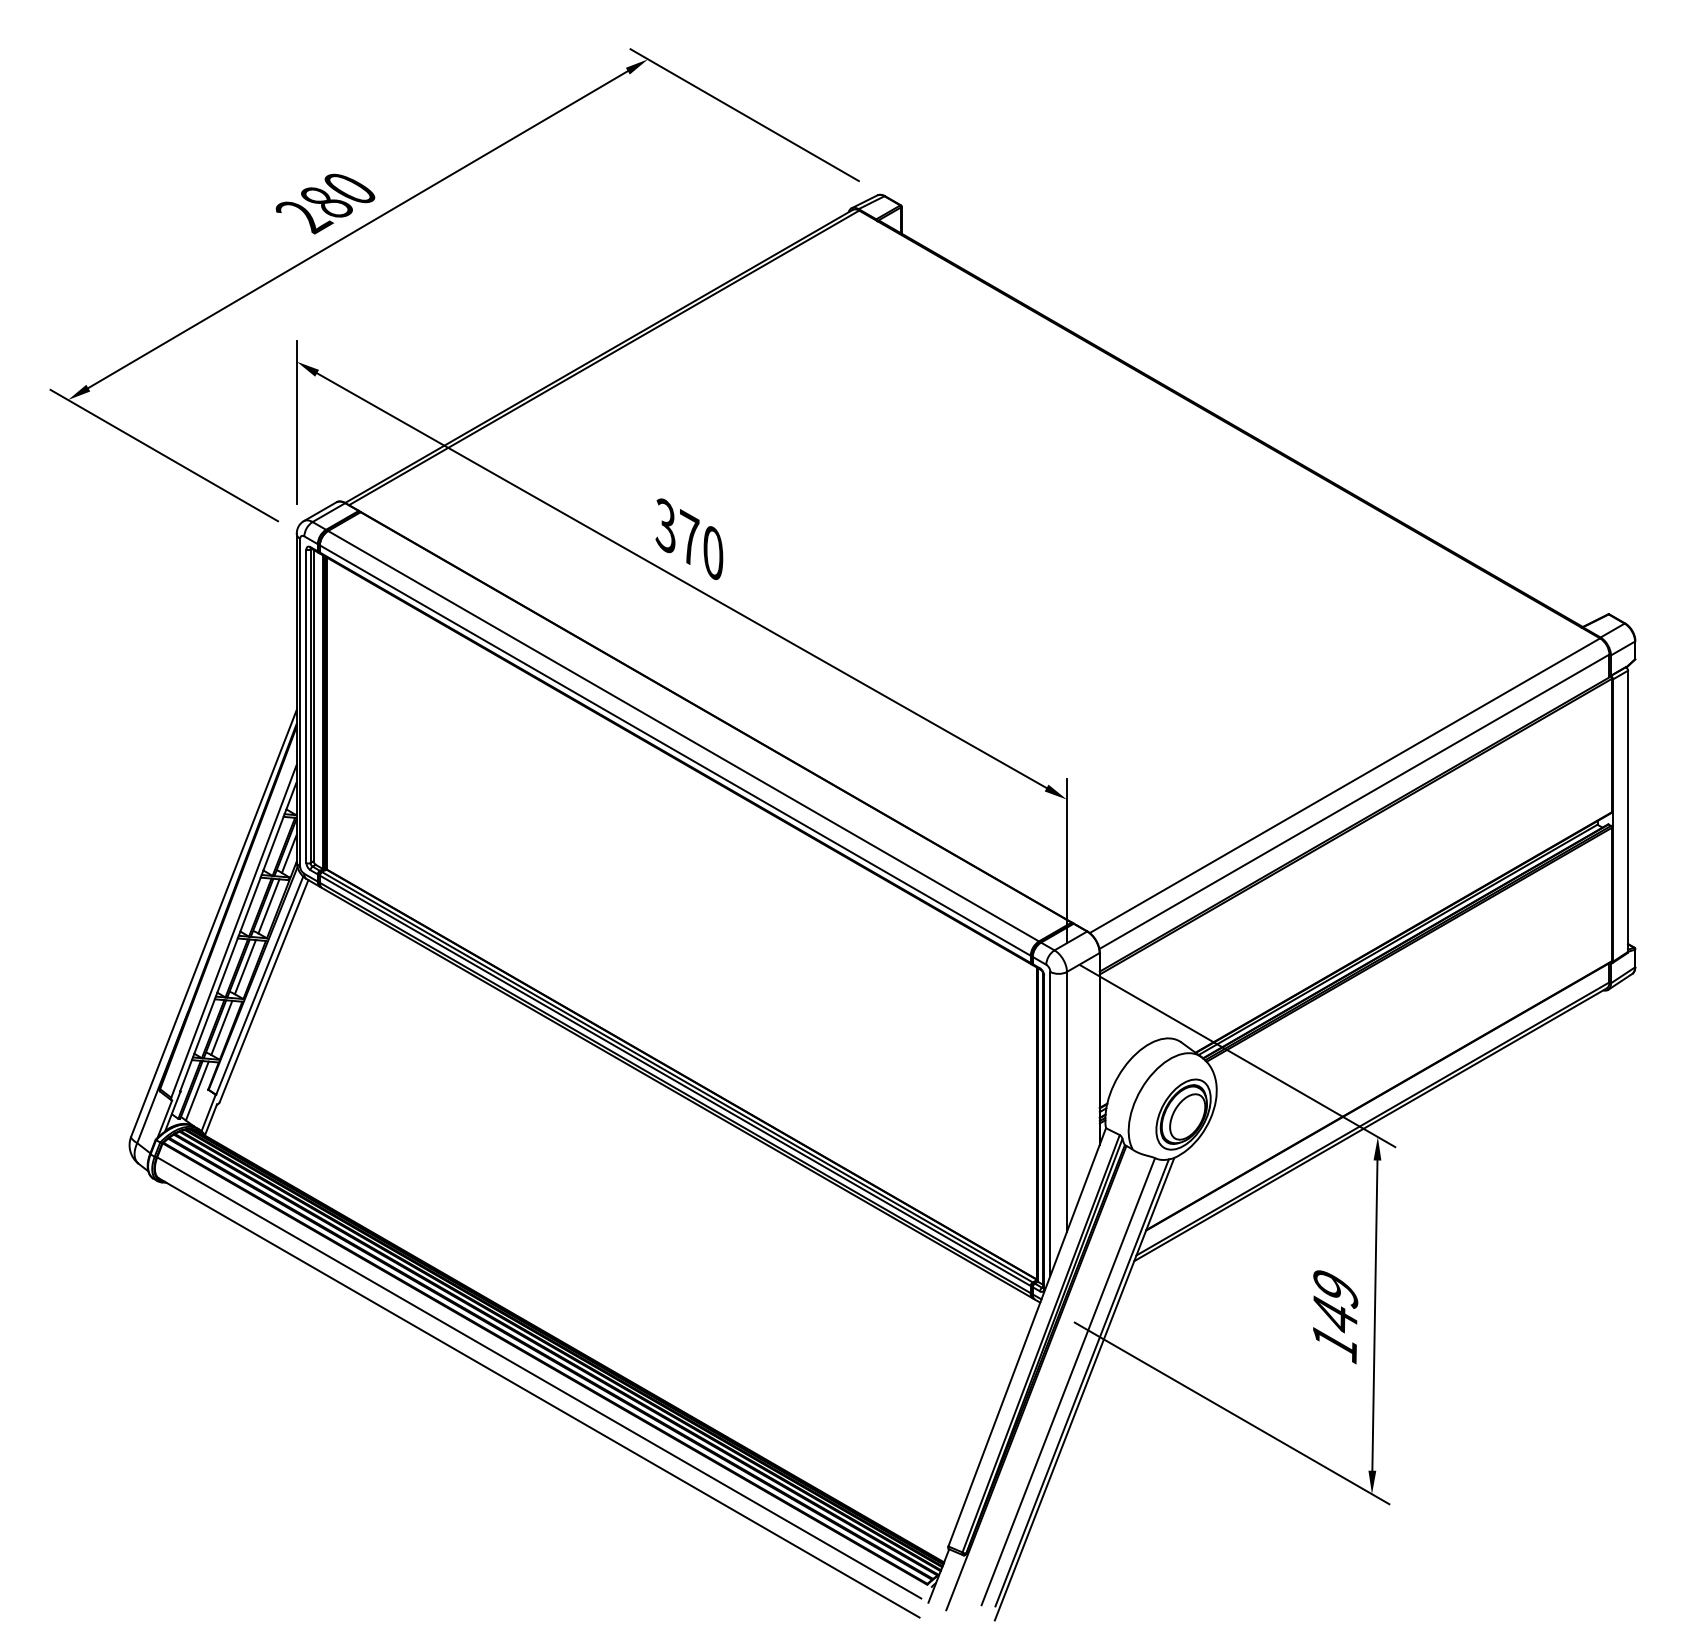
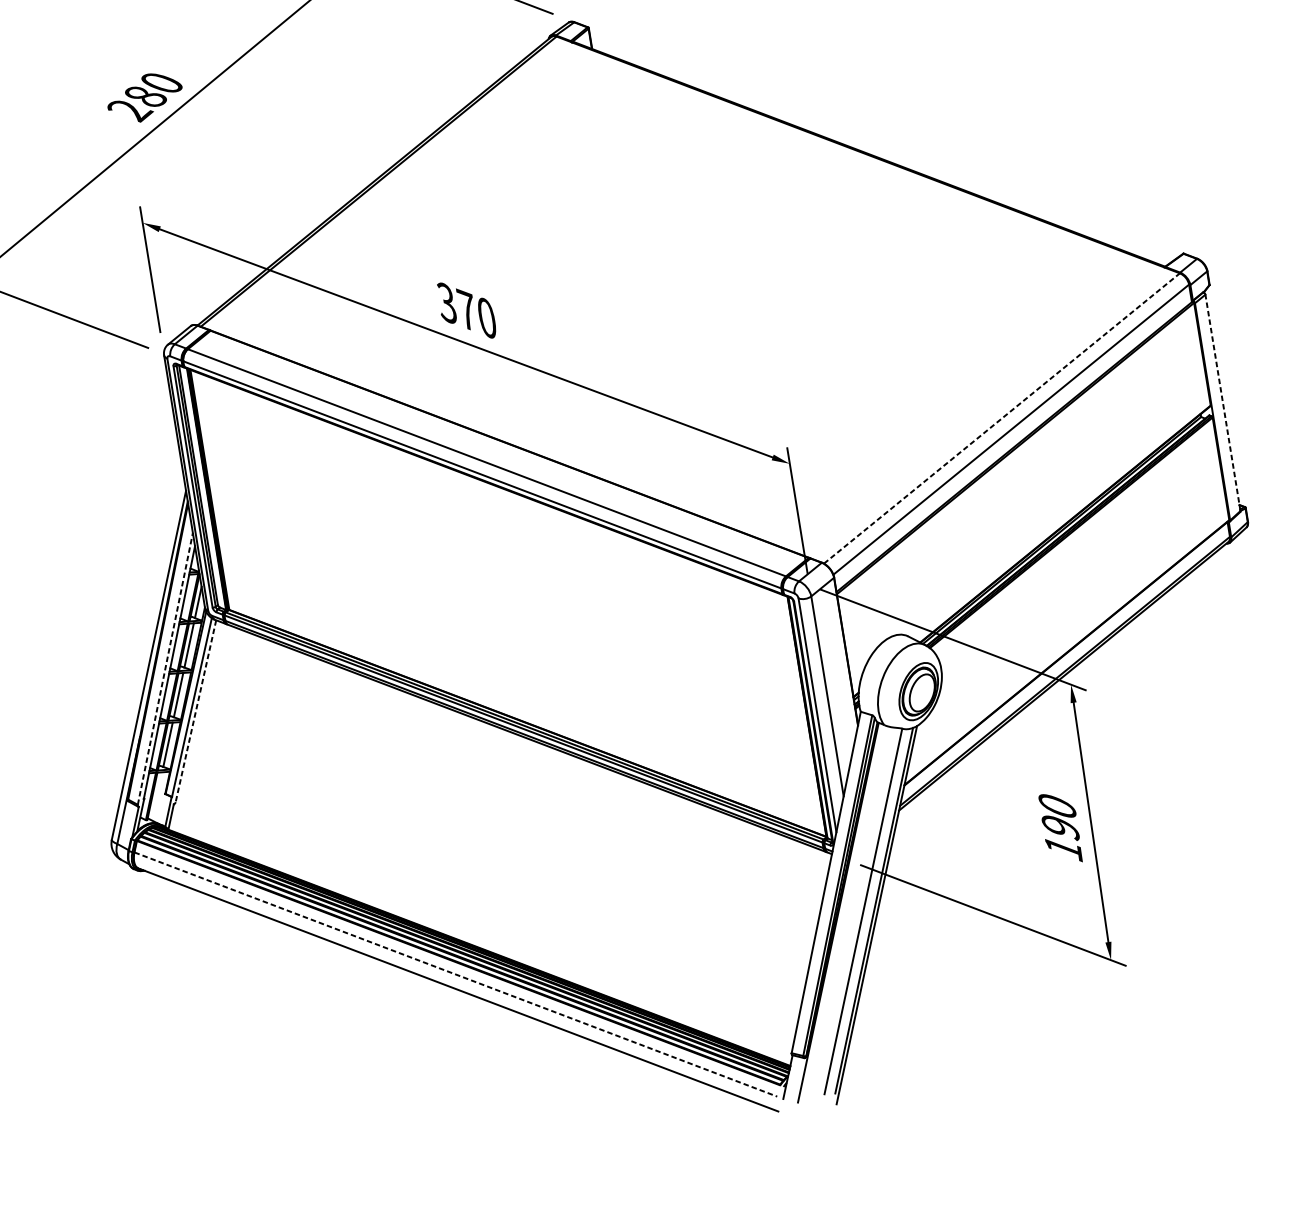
line: (1344, 785) -> (1001, 418), solid -> dashed
line: (1628, 811) -> (1223, 402), solid -> dashed
line: (234, 931) -> (165, 669), solid -> dashed
line: (264, 991) -> (196, 711), solid -> dashed
line: (196, 1090) -> (156, 796), removed
text: (1335, 1302) -> (1059, 817), 149 -> 190
line: (539, 1378) -> (456, 974), solid -> dashed

